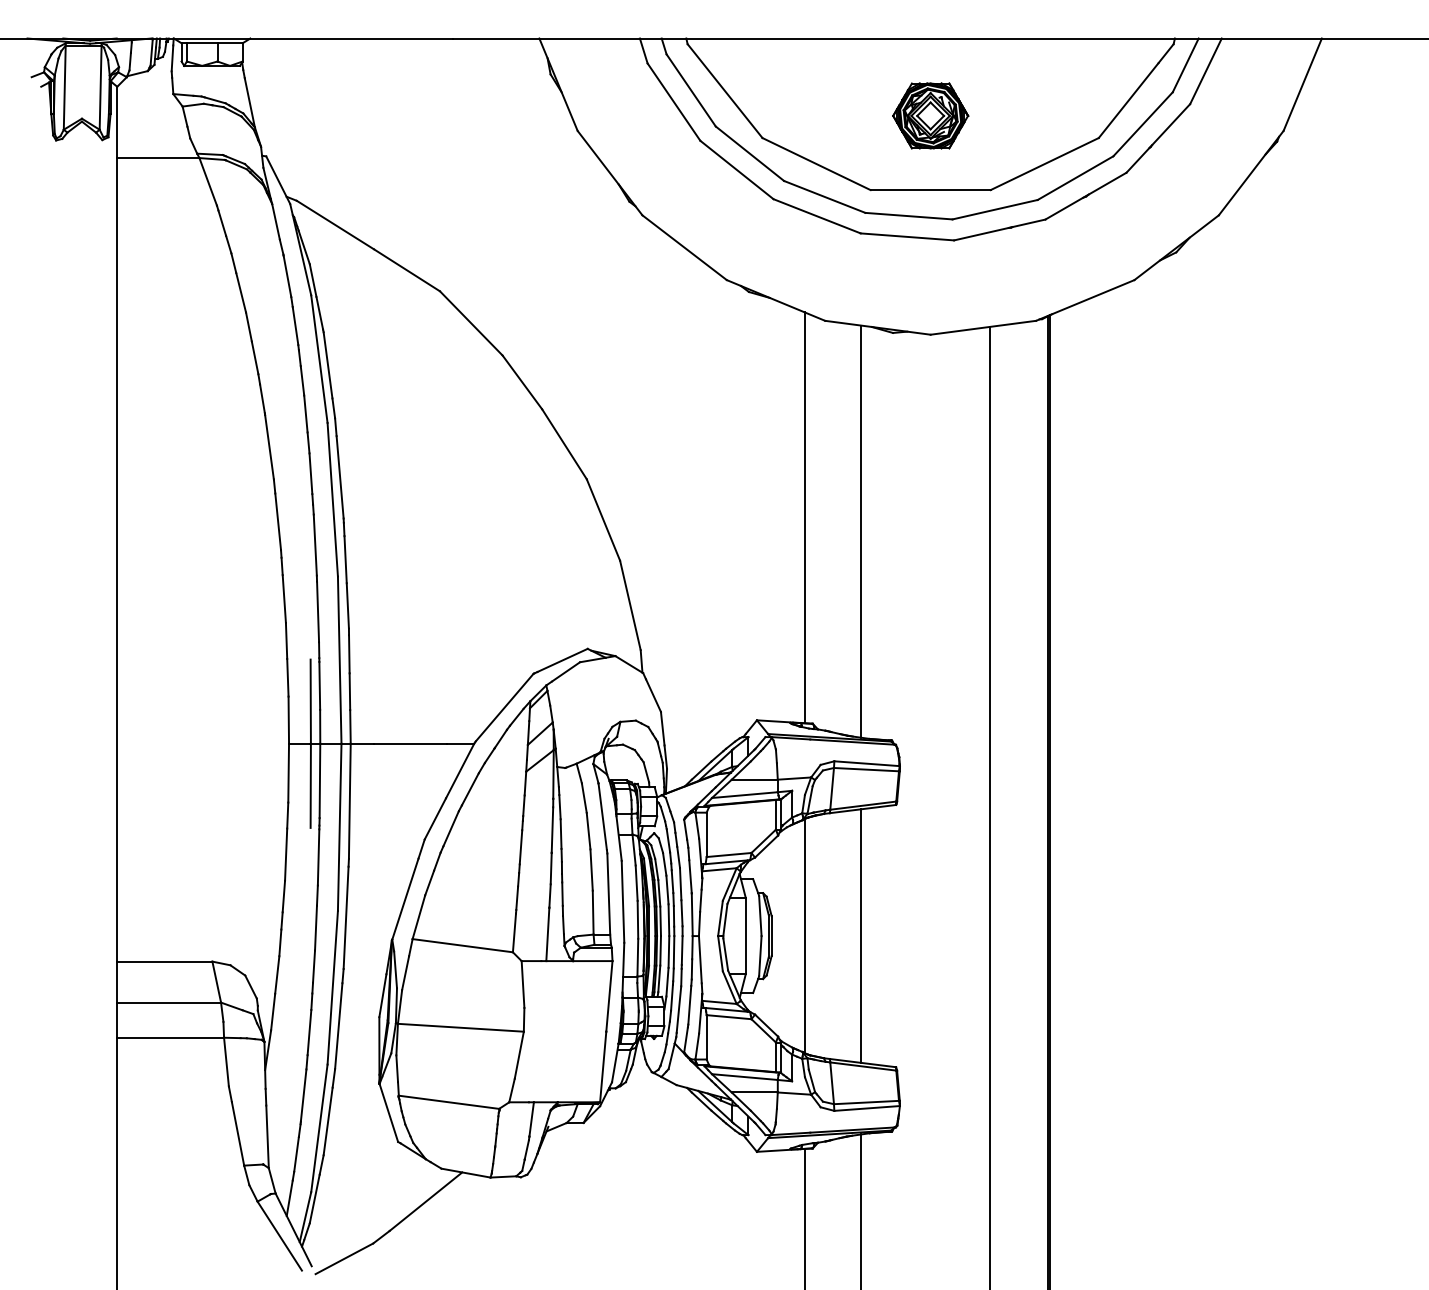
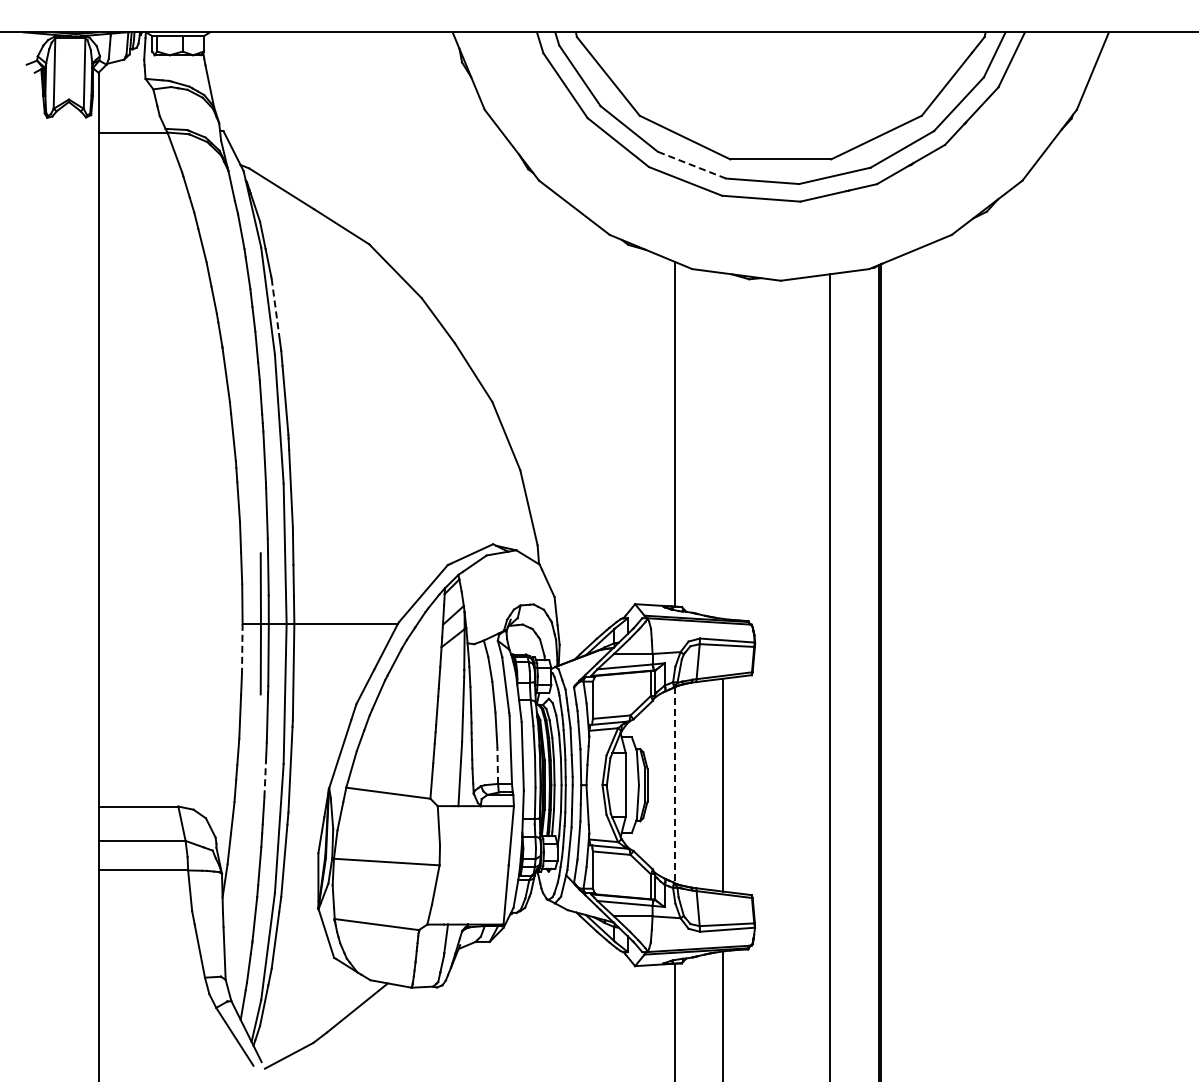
part: (930, 115) -> (780, 96), removed
line: (824, 197) -> (691, 165), solid -> dashed
line: (328, 365) -> (275, 306), solid -> dashed
line: (861, 531) -> (722, 445), removed
line: (288, 773) -> (242, 648), solid -> dashed
line: (592, 912) -> (497, 765), solid -> dashed
line: (316, 928) -> (265, 778), solid -> dashed
line: (805, 936) -> (675, 785), solid -> dashed

